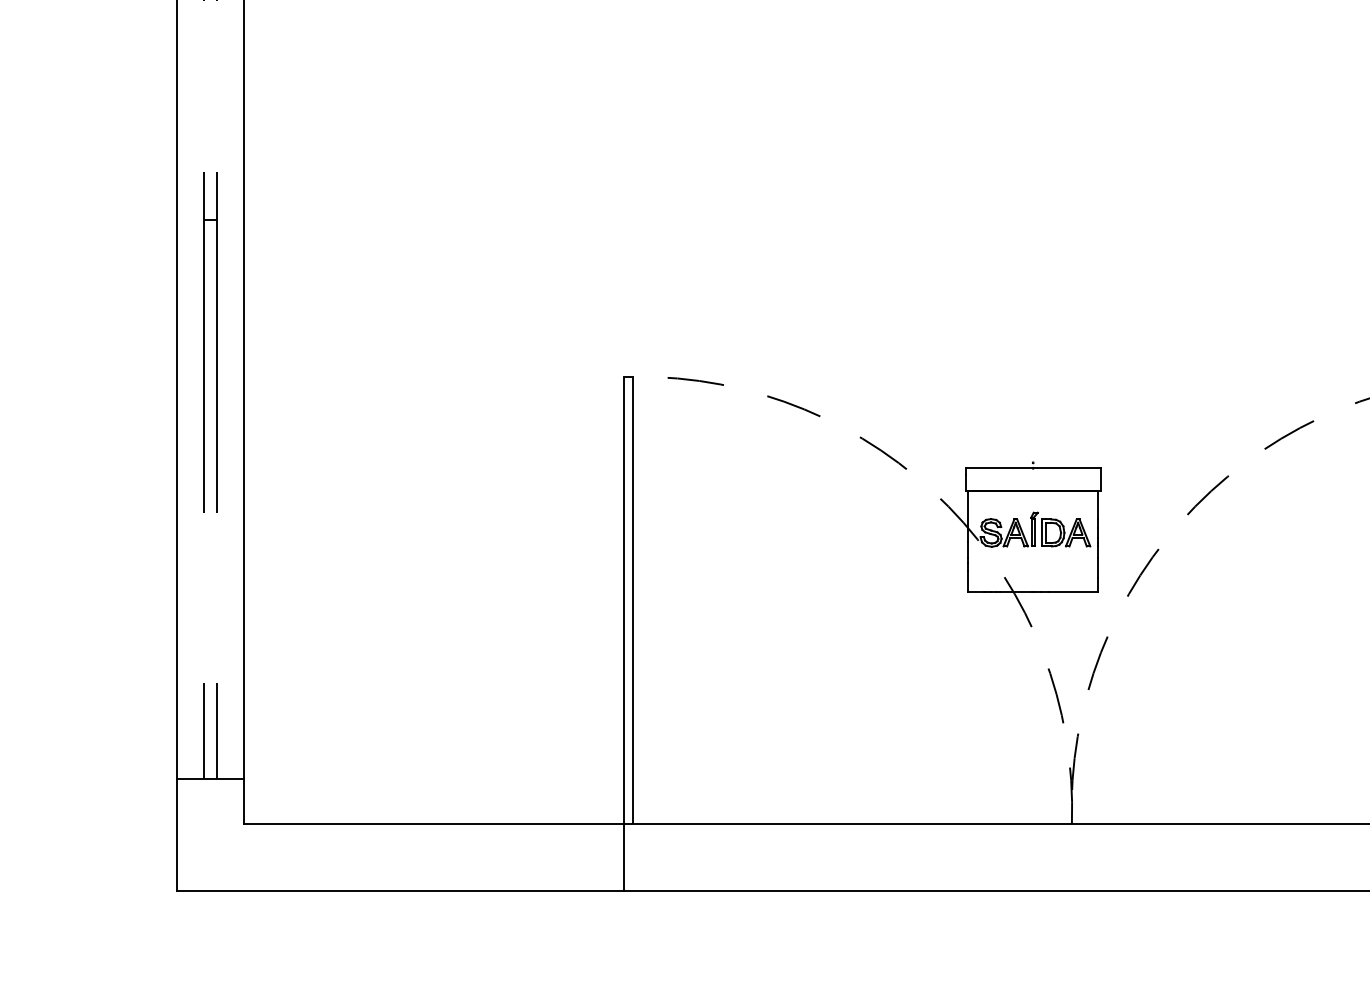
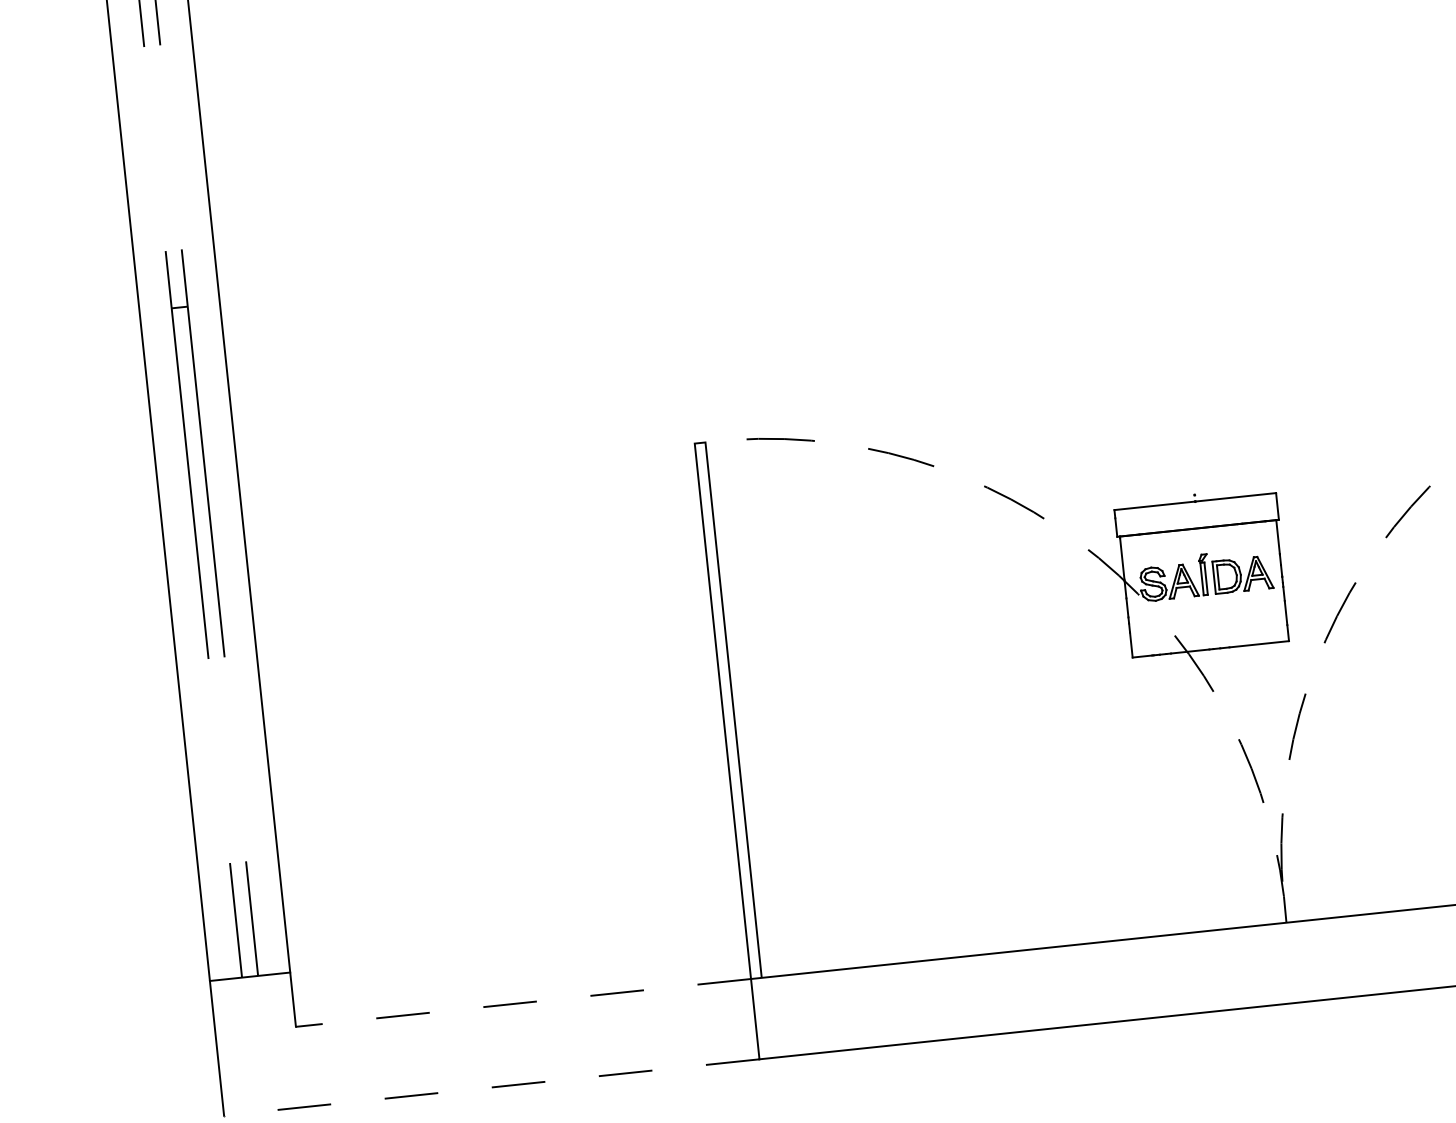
line: (433, 824) -> (522, 1003), solid -> dashed
line: (400, 891) -> (491, 1087), solid -> dashed

